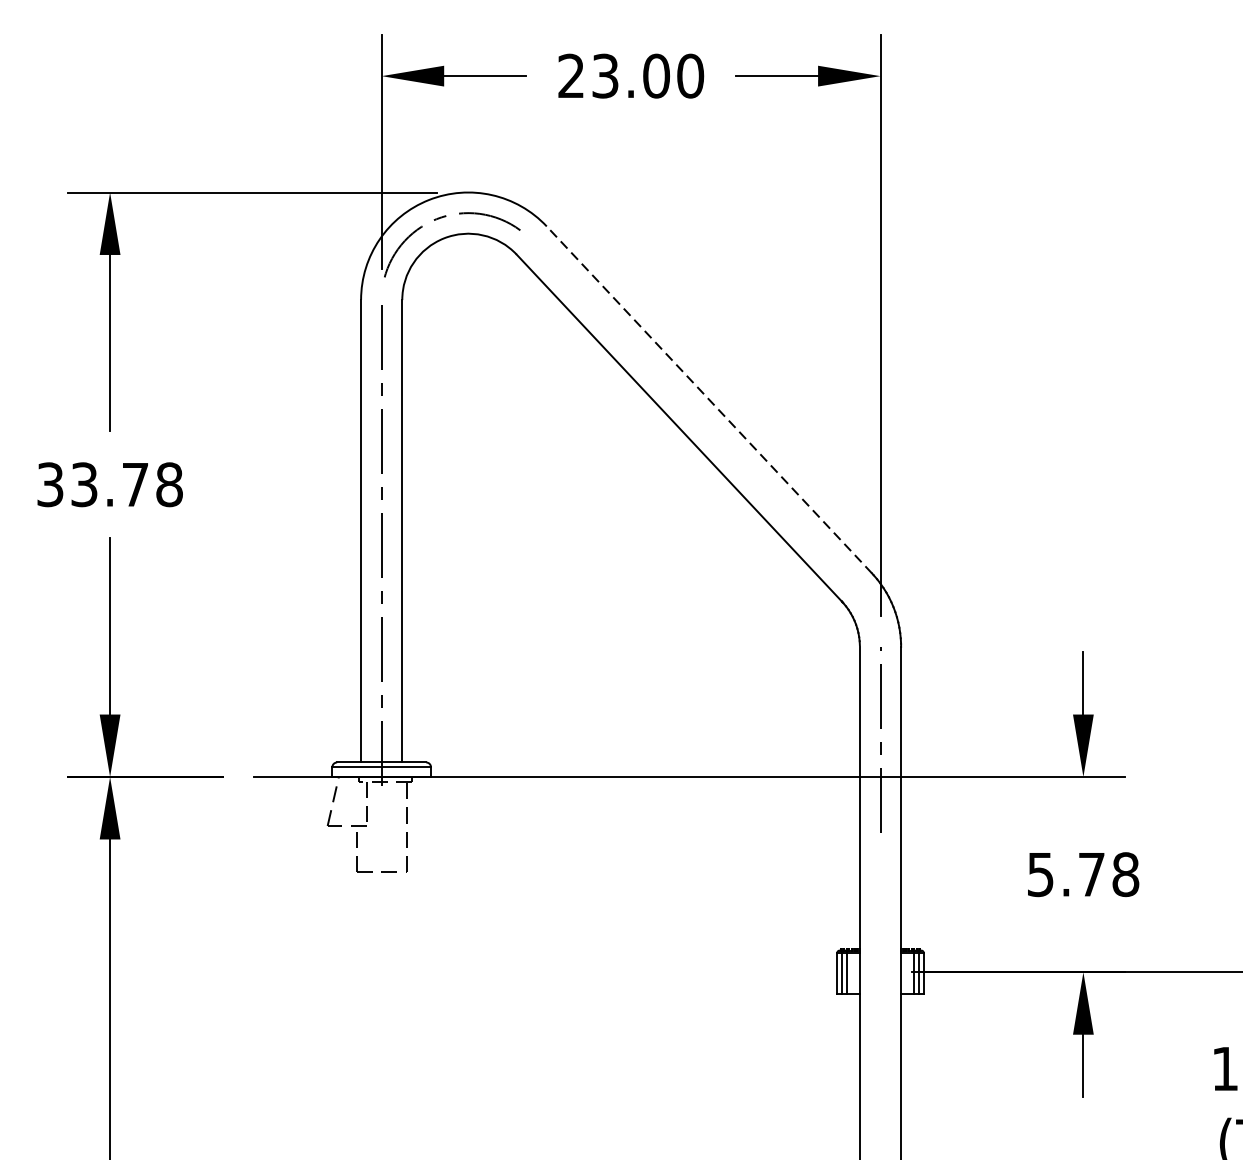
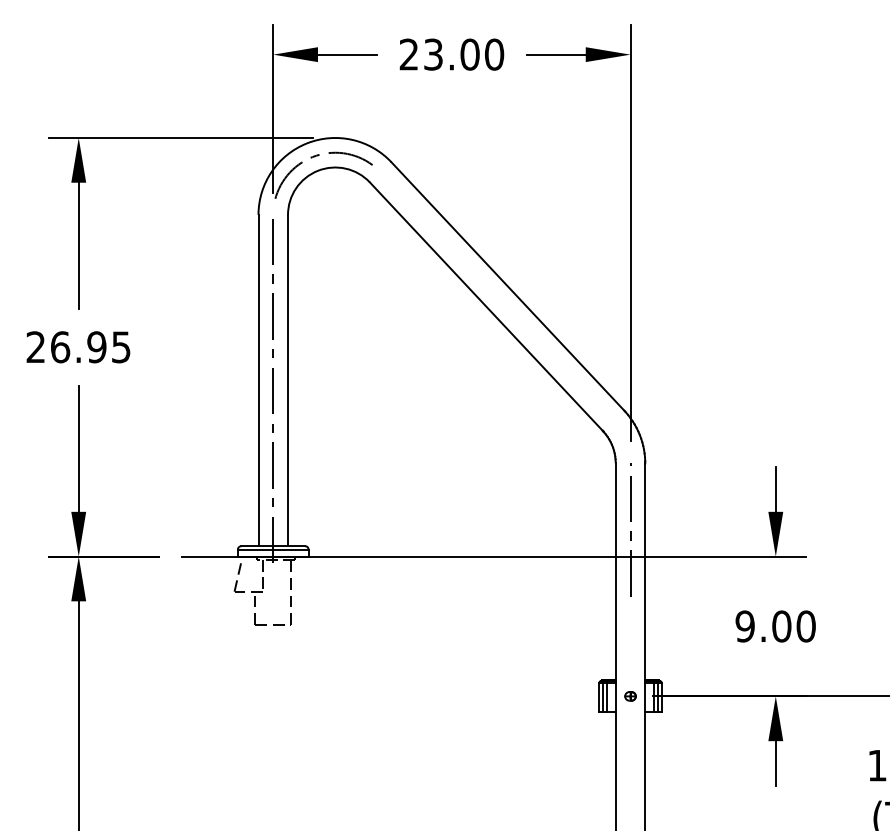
line: (708, 399) -> (507, 286), dashed -> solid
text: (109, 485) -> (78, 347), 33.78 -> 26.95
text: (1082, 874) -> (775, 626), 5.78 -> 9.00
part: (880, 972) -> (630, 696), added

